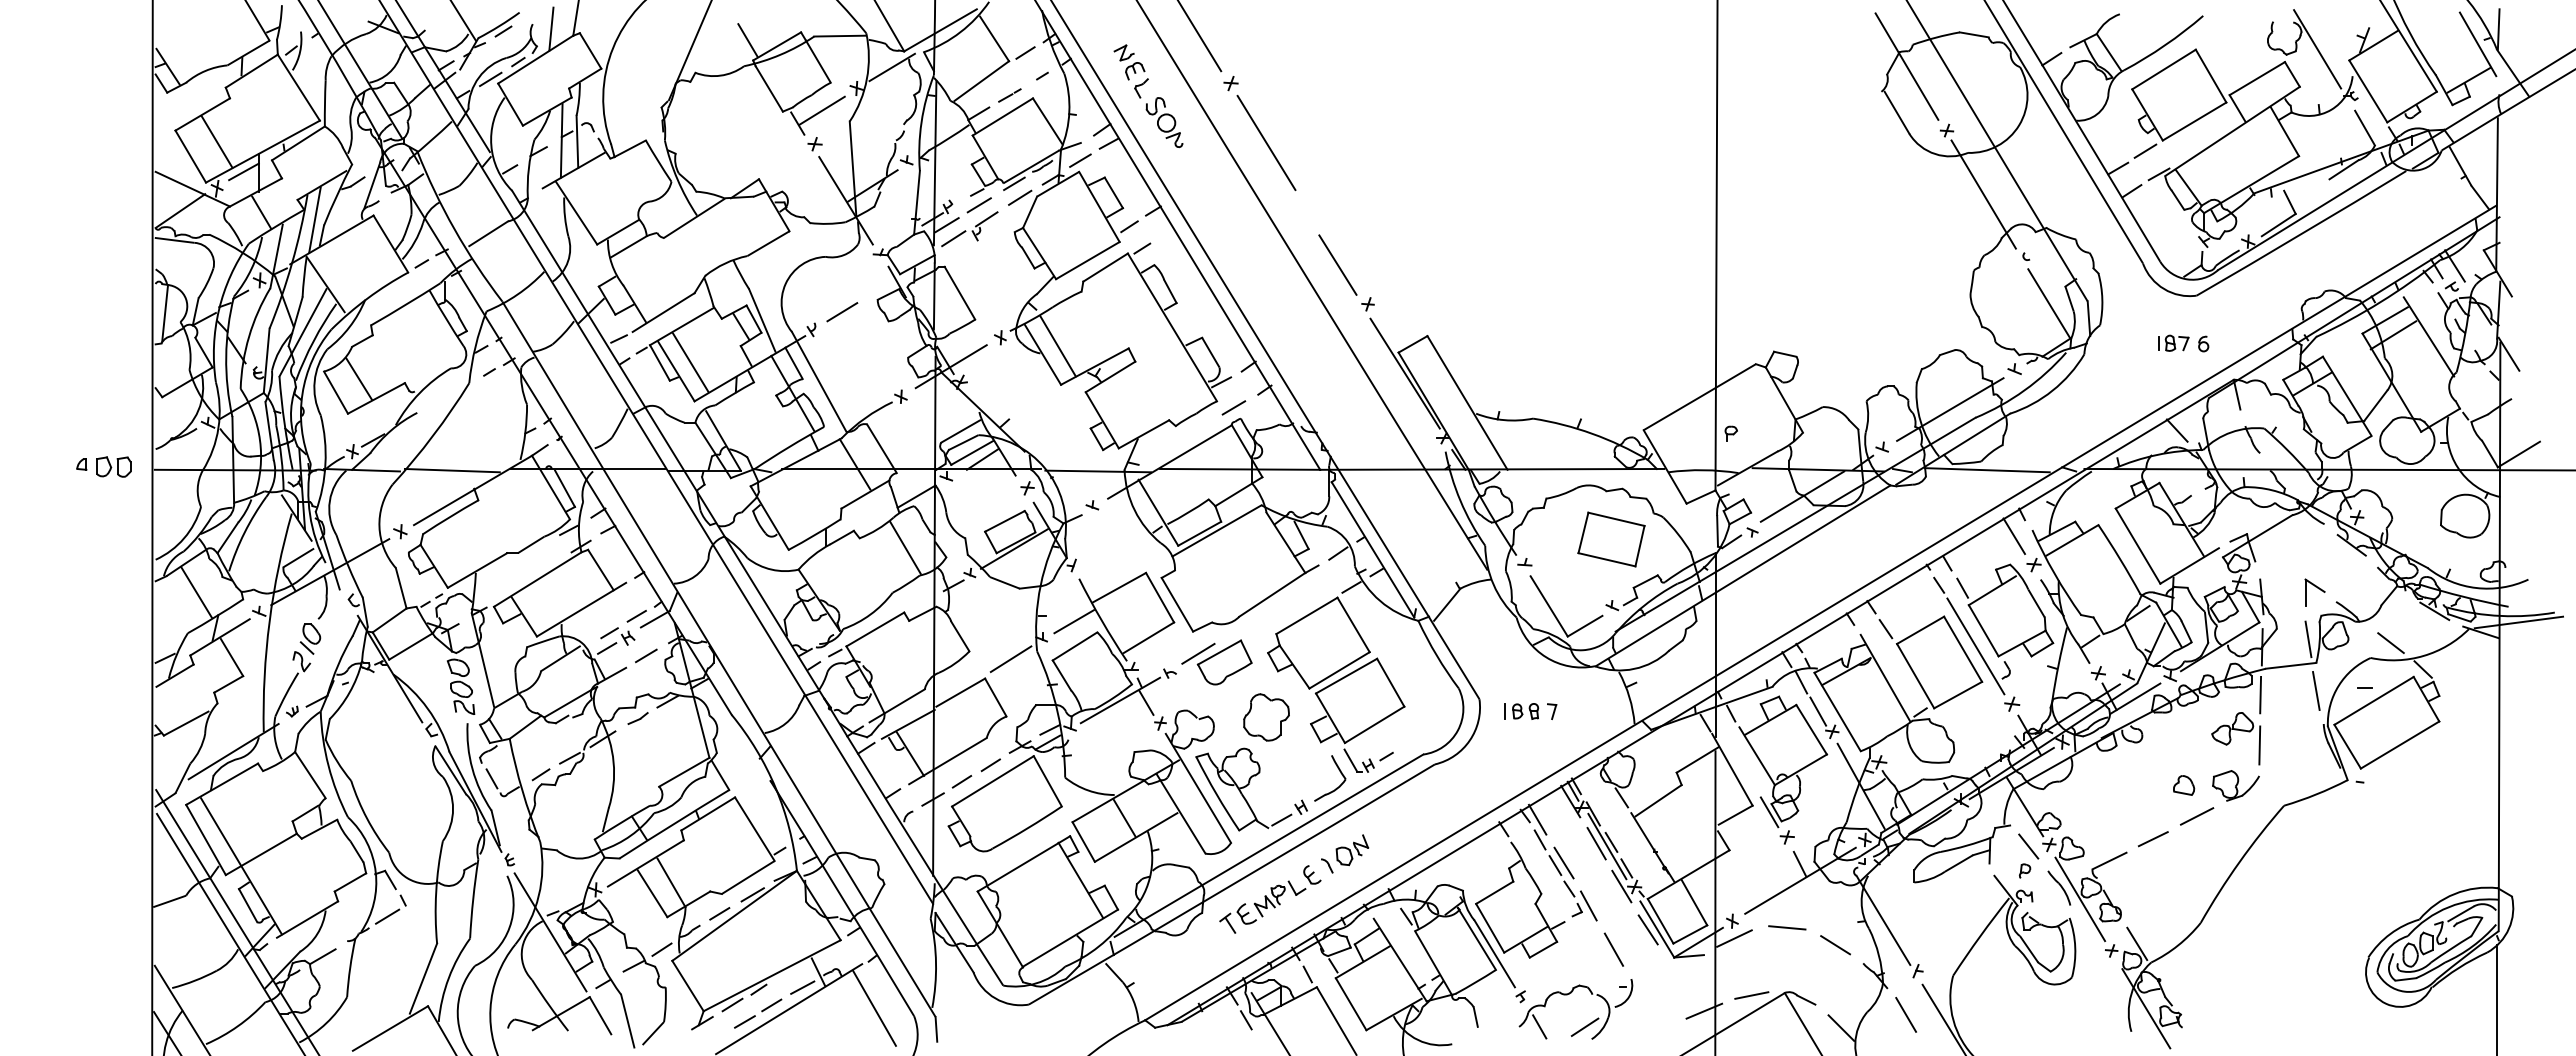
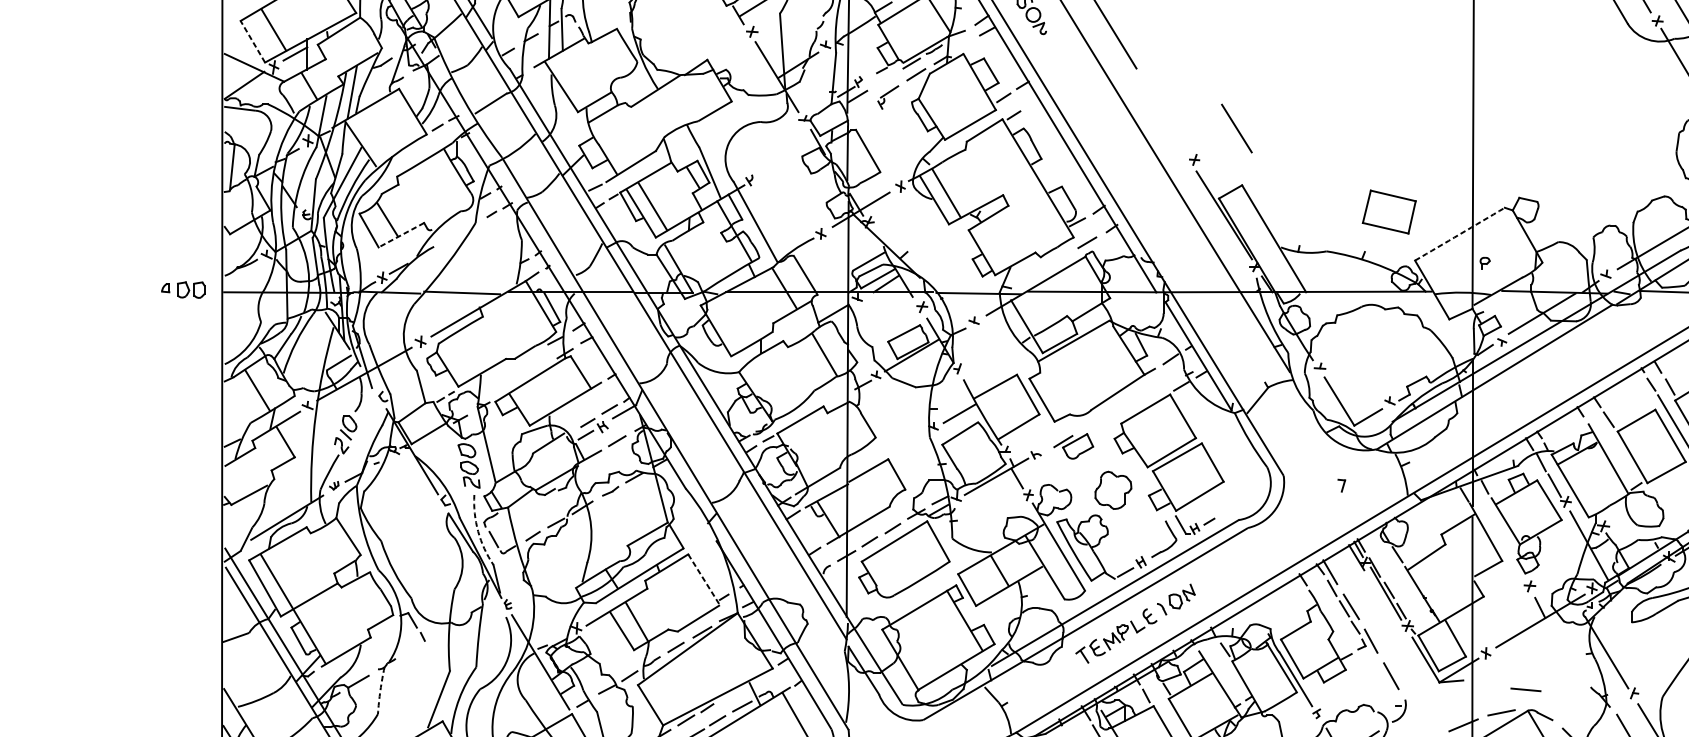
line: (190, 156) -> (252, 41), solid -> dashed
line: (1080, 160) -> (964, 44), removed
line: (978, 205) -> (882, 80), removed
line: (953, 238) -> (862, 107), removed
line: (1337, 264) -> (1236, 128), moved
line: (842, 312) -> (774, 166), removed
arc: (1699, 397) -> (1459, 234), solid -> dashed
line: (376, 398) -> (401, 235), solid -> dashed
part: (1611, 539) -> (1389, 212), moved
line: (1010, 659) -> (908, 444), removed
part: (1216, 662) -> (1073, 446), size x0.7
part: (1521, 711) -> (1317, 485), removed
arc: (472, 768) -> (478, 531), solid -> dashed
line: (1769, 812) -> (1515, 566), removed
line: (755, 829) -> (704, 580), solid -> dashed
line: (1596, 843) -> (1377, 591), removed
line: (1621, 886) -> (1397, 625), removed
line: (387, 916) -> (410, 649), removed
line: (1787, 927) -> (1526, 689), moved
line: (1647, 929) -> (1418, 660), removed
line: (1734, 938) -> (1487, 667), removed
line: (1835, 945) -> (1568, 672), removed
arc: (350, 967) -> (380, 690), solid -> dashed

